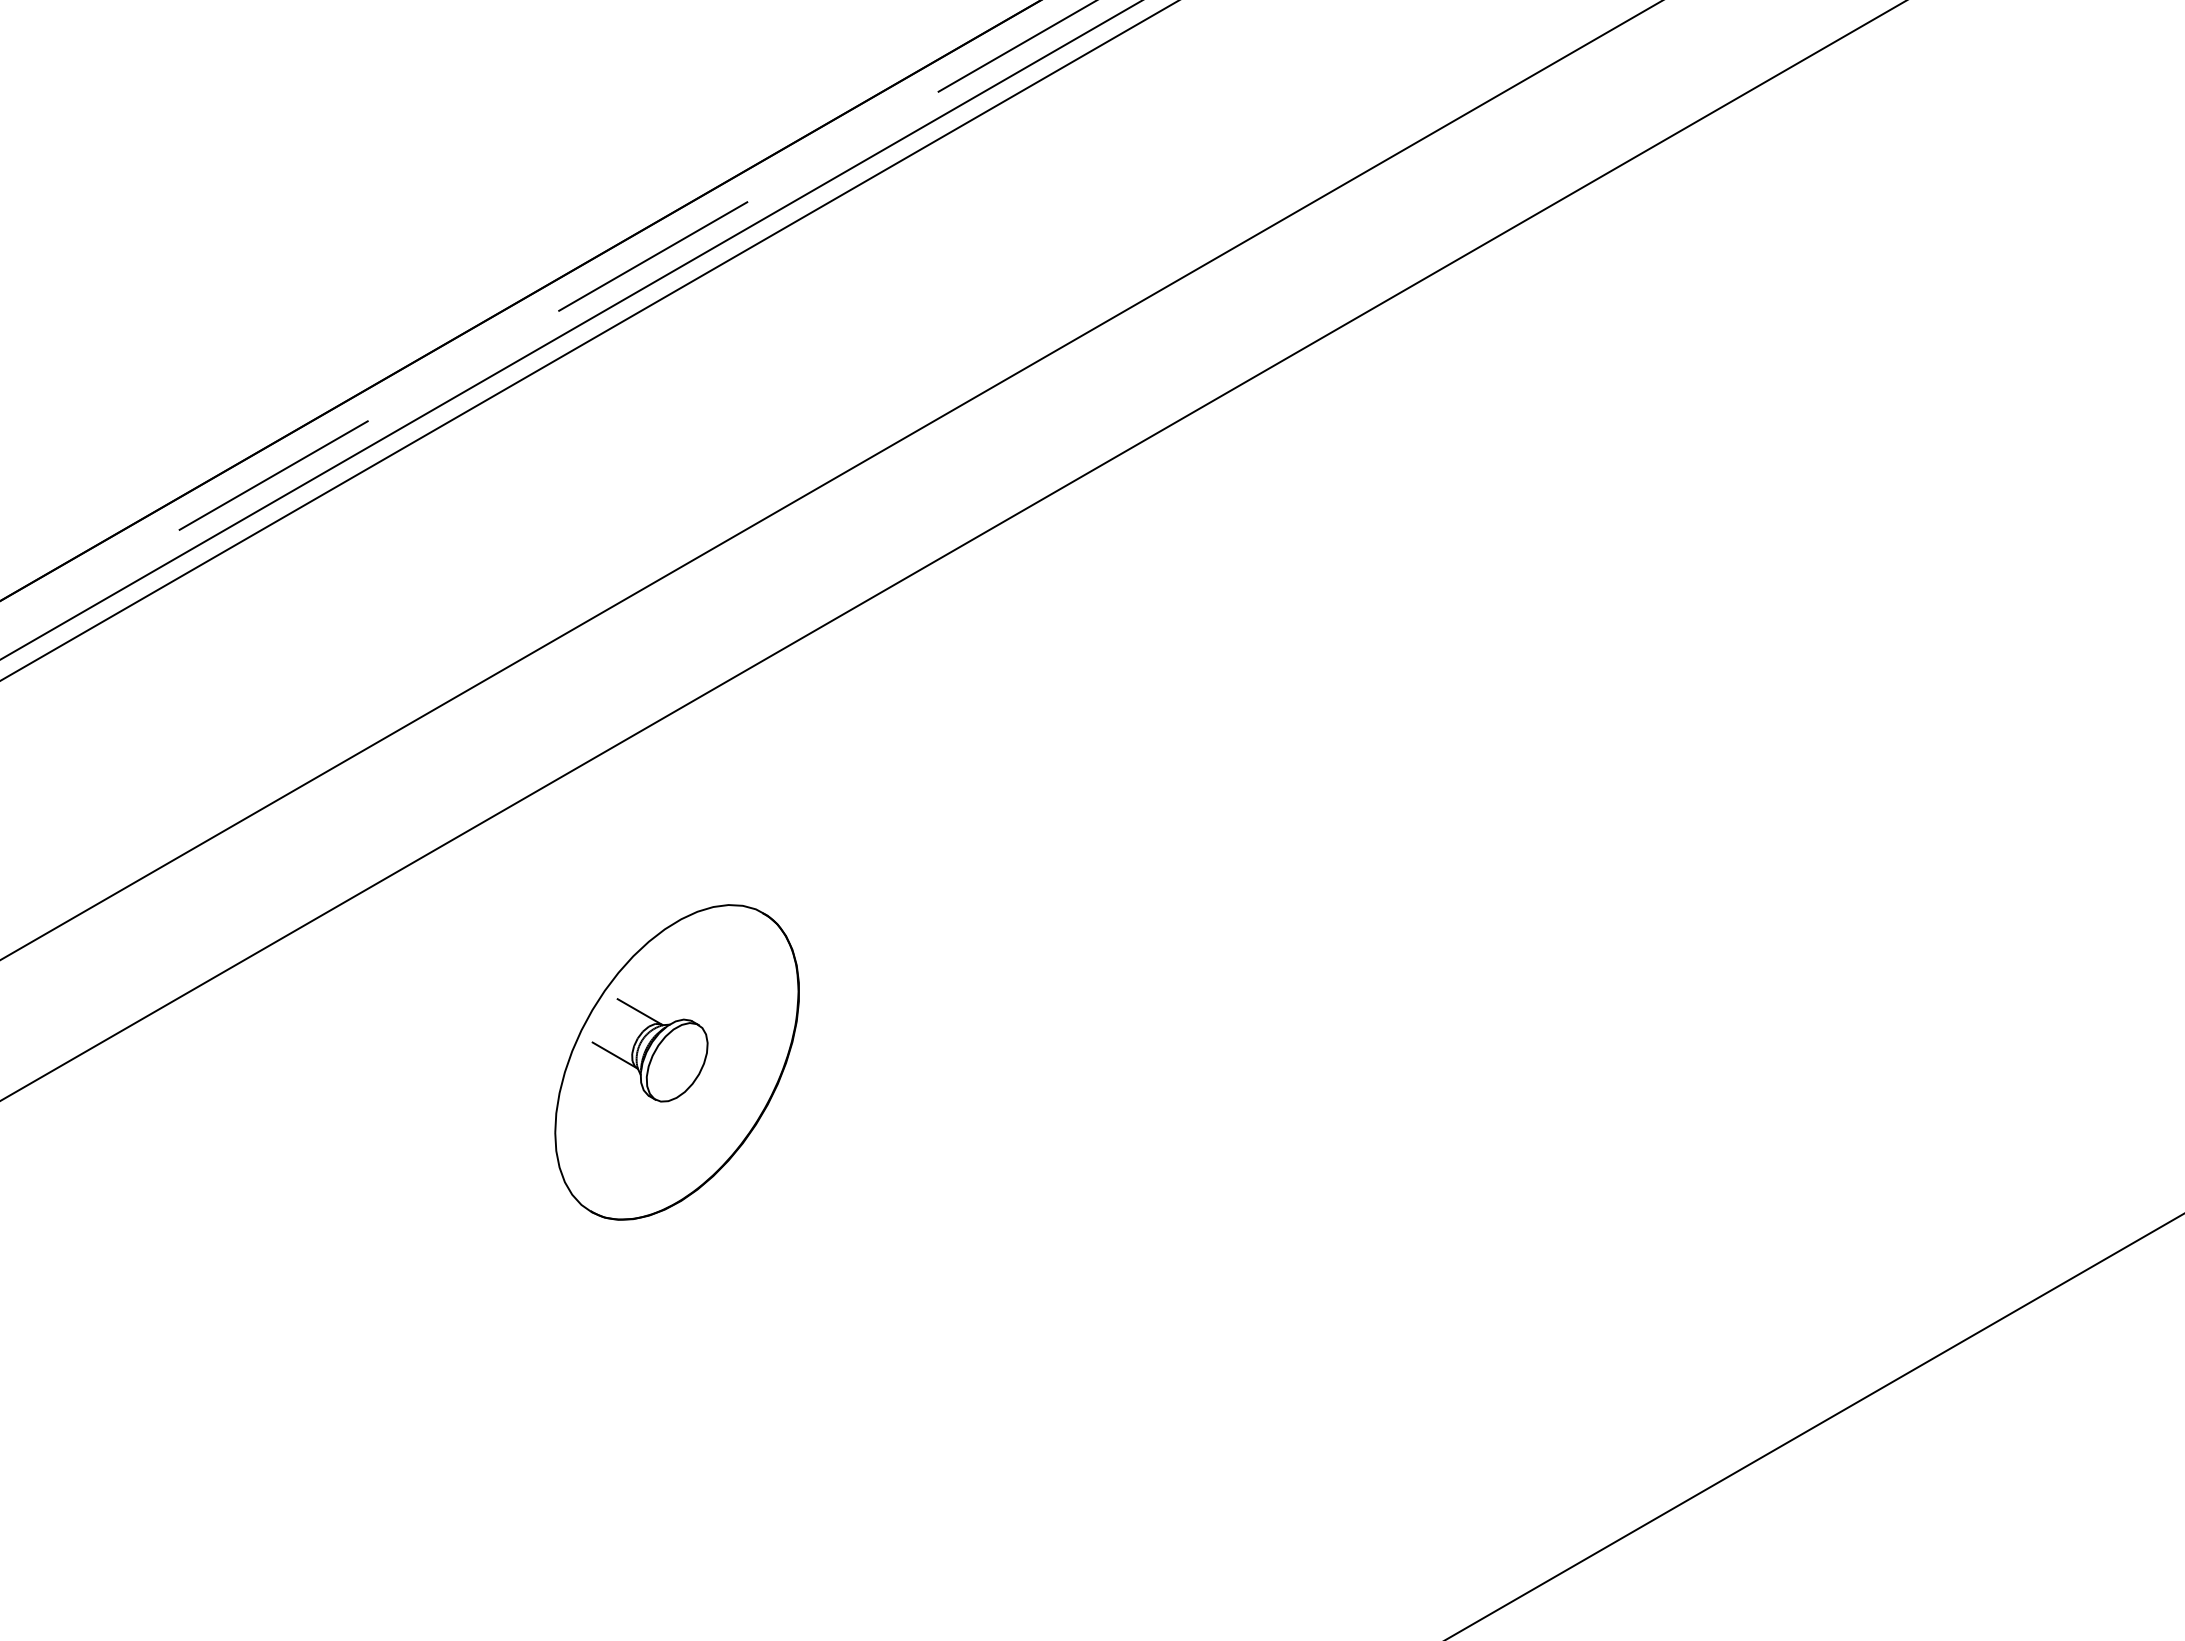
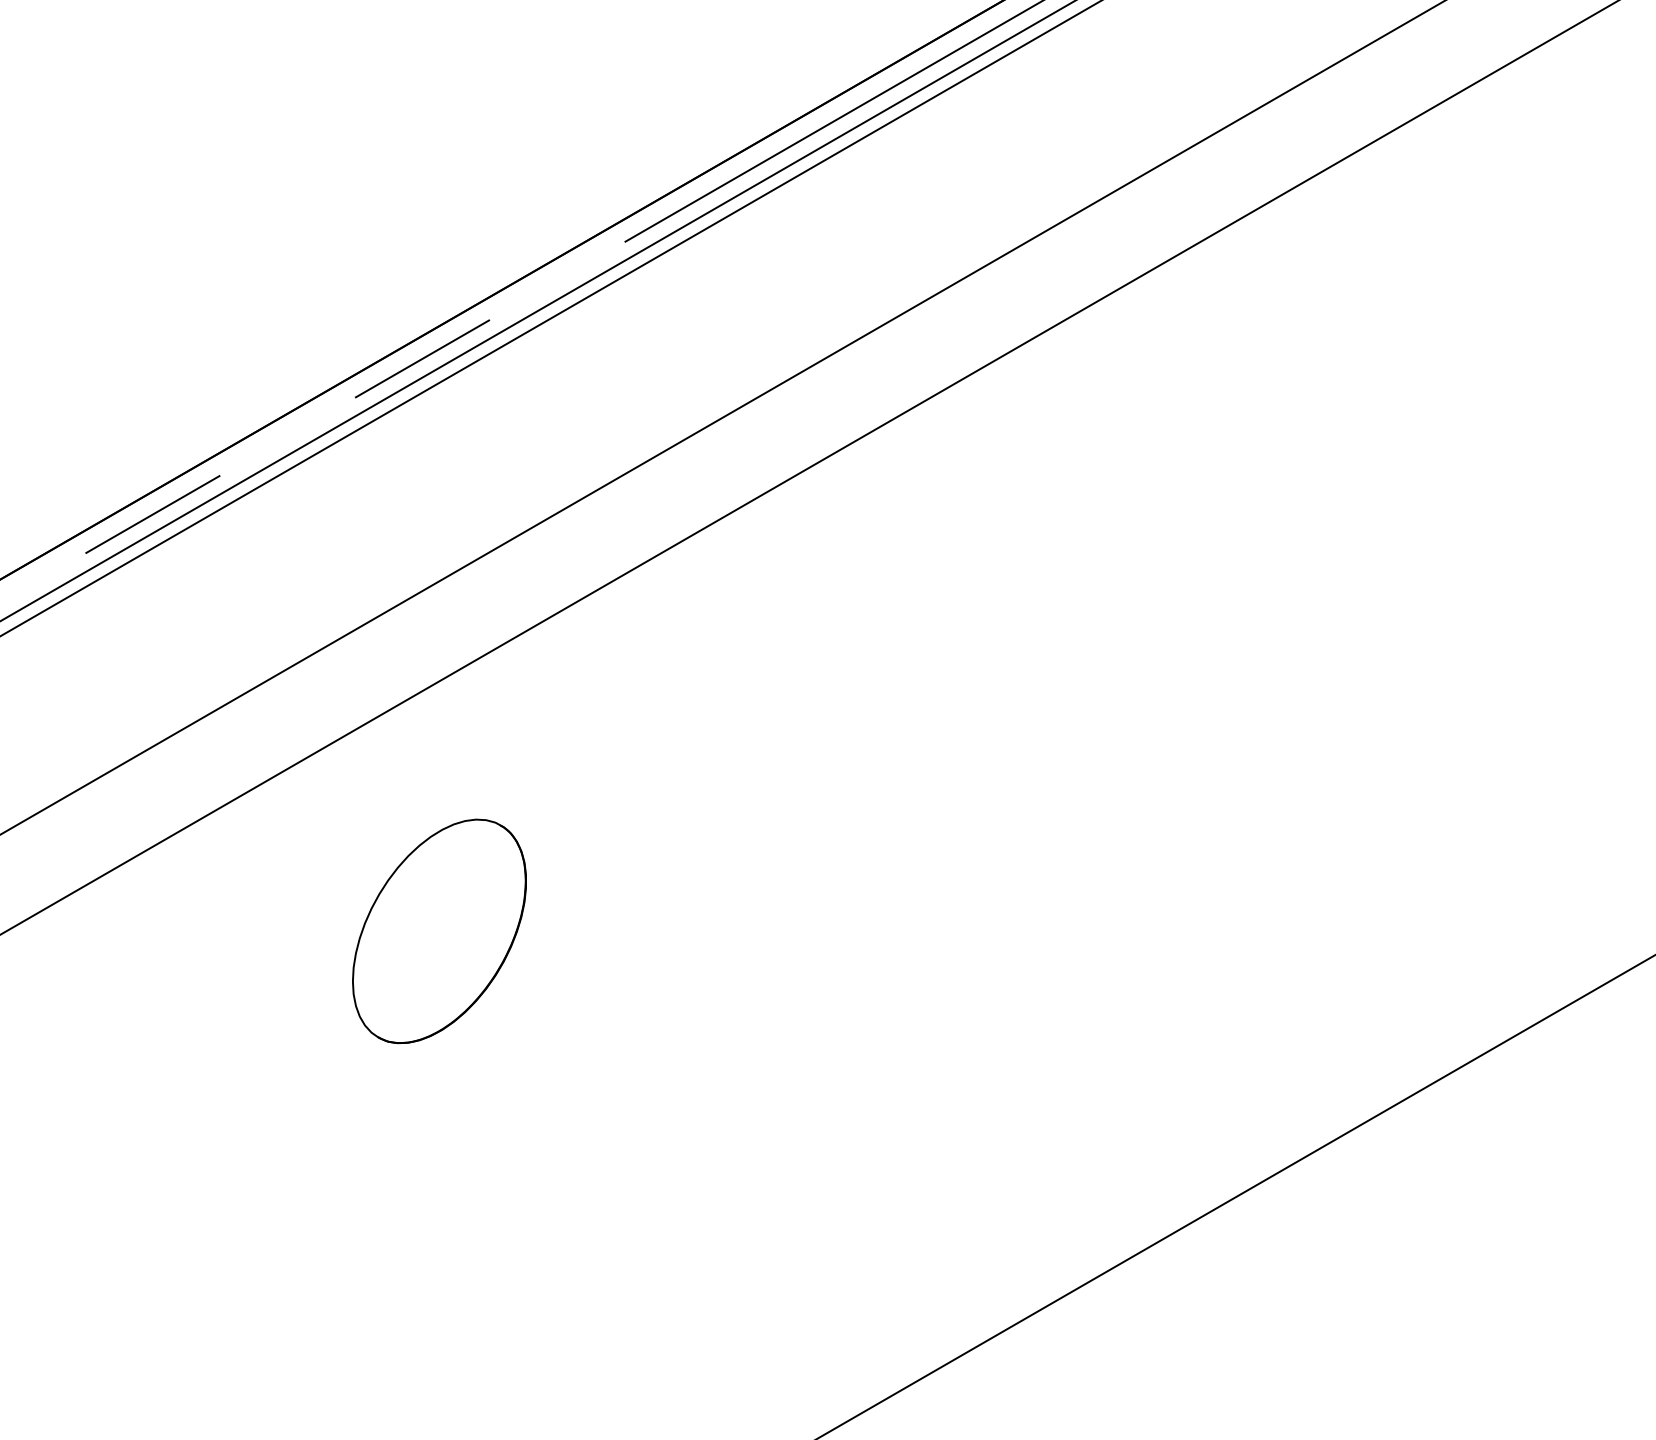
part: (650, 1049) -> (420, 922), removed

